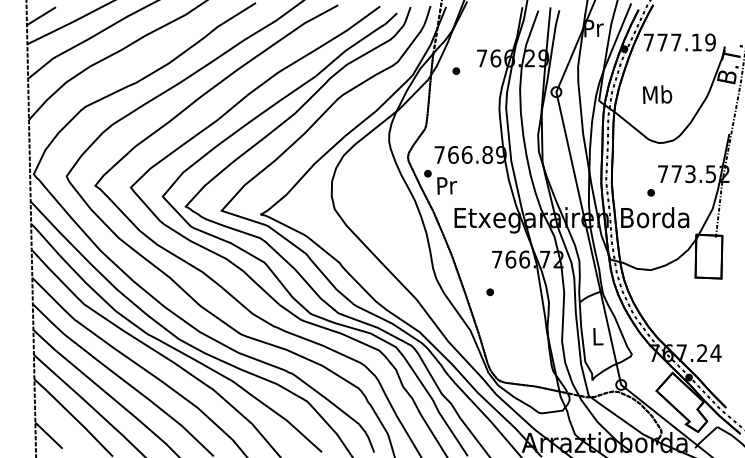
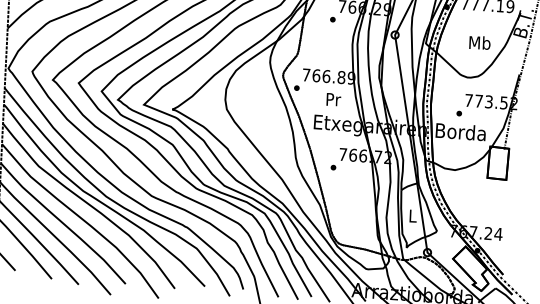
part: (456, 70) -> (333, 19), moved
text: (657, 94) -> (479, 42), moved
text: (447, 185) -> (334, 99), moved
part: (489, 292) -> (332, 167), moved

